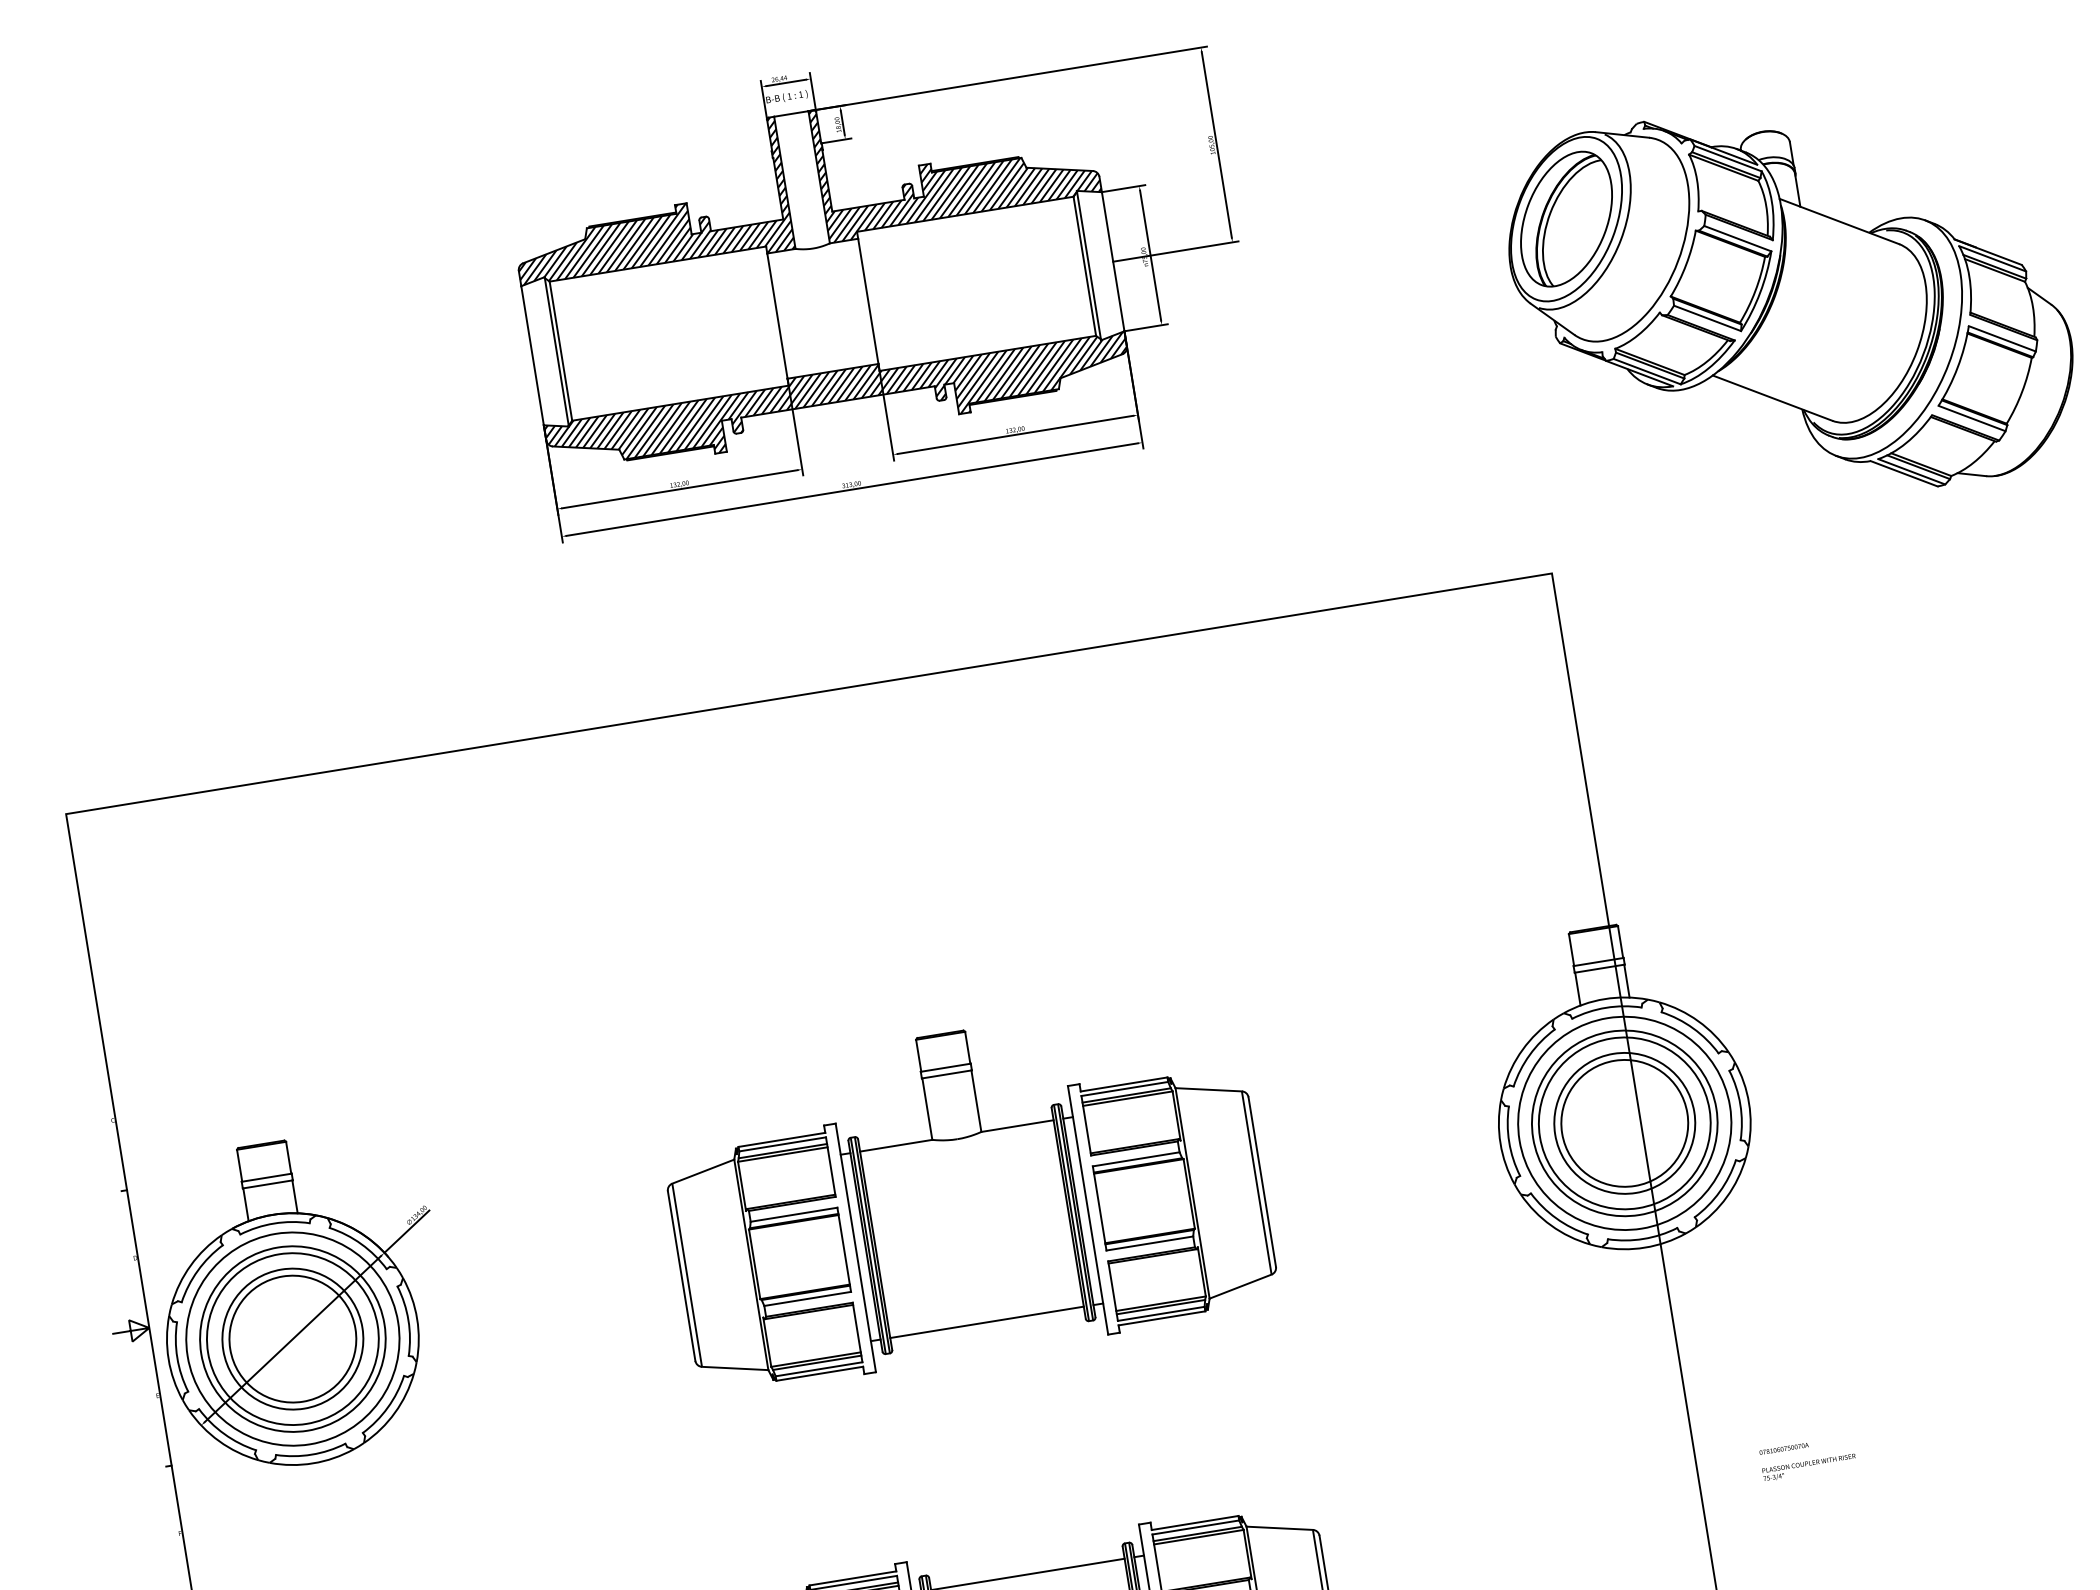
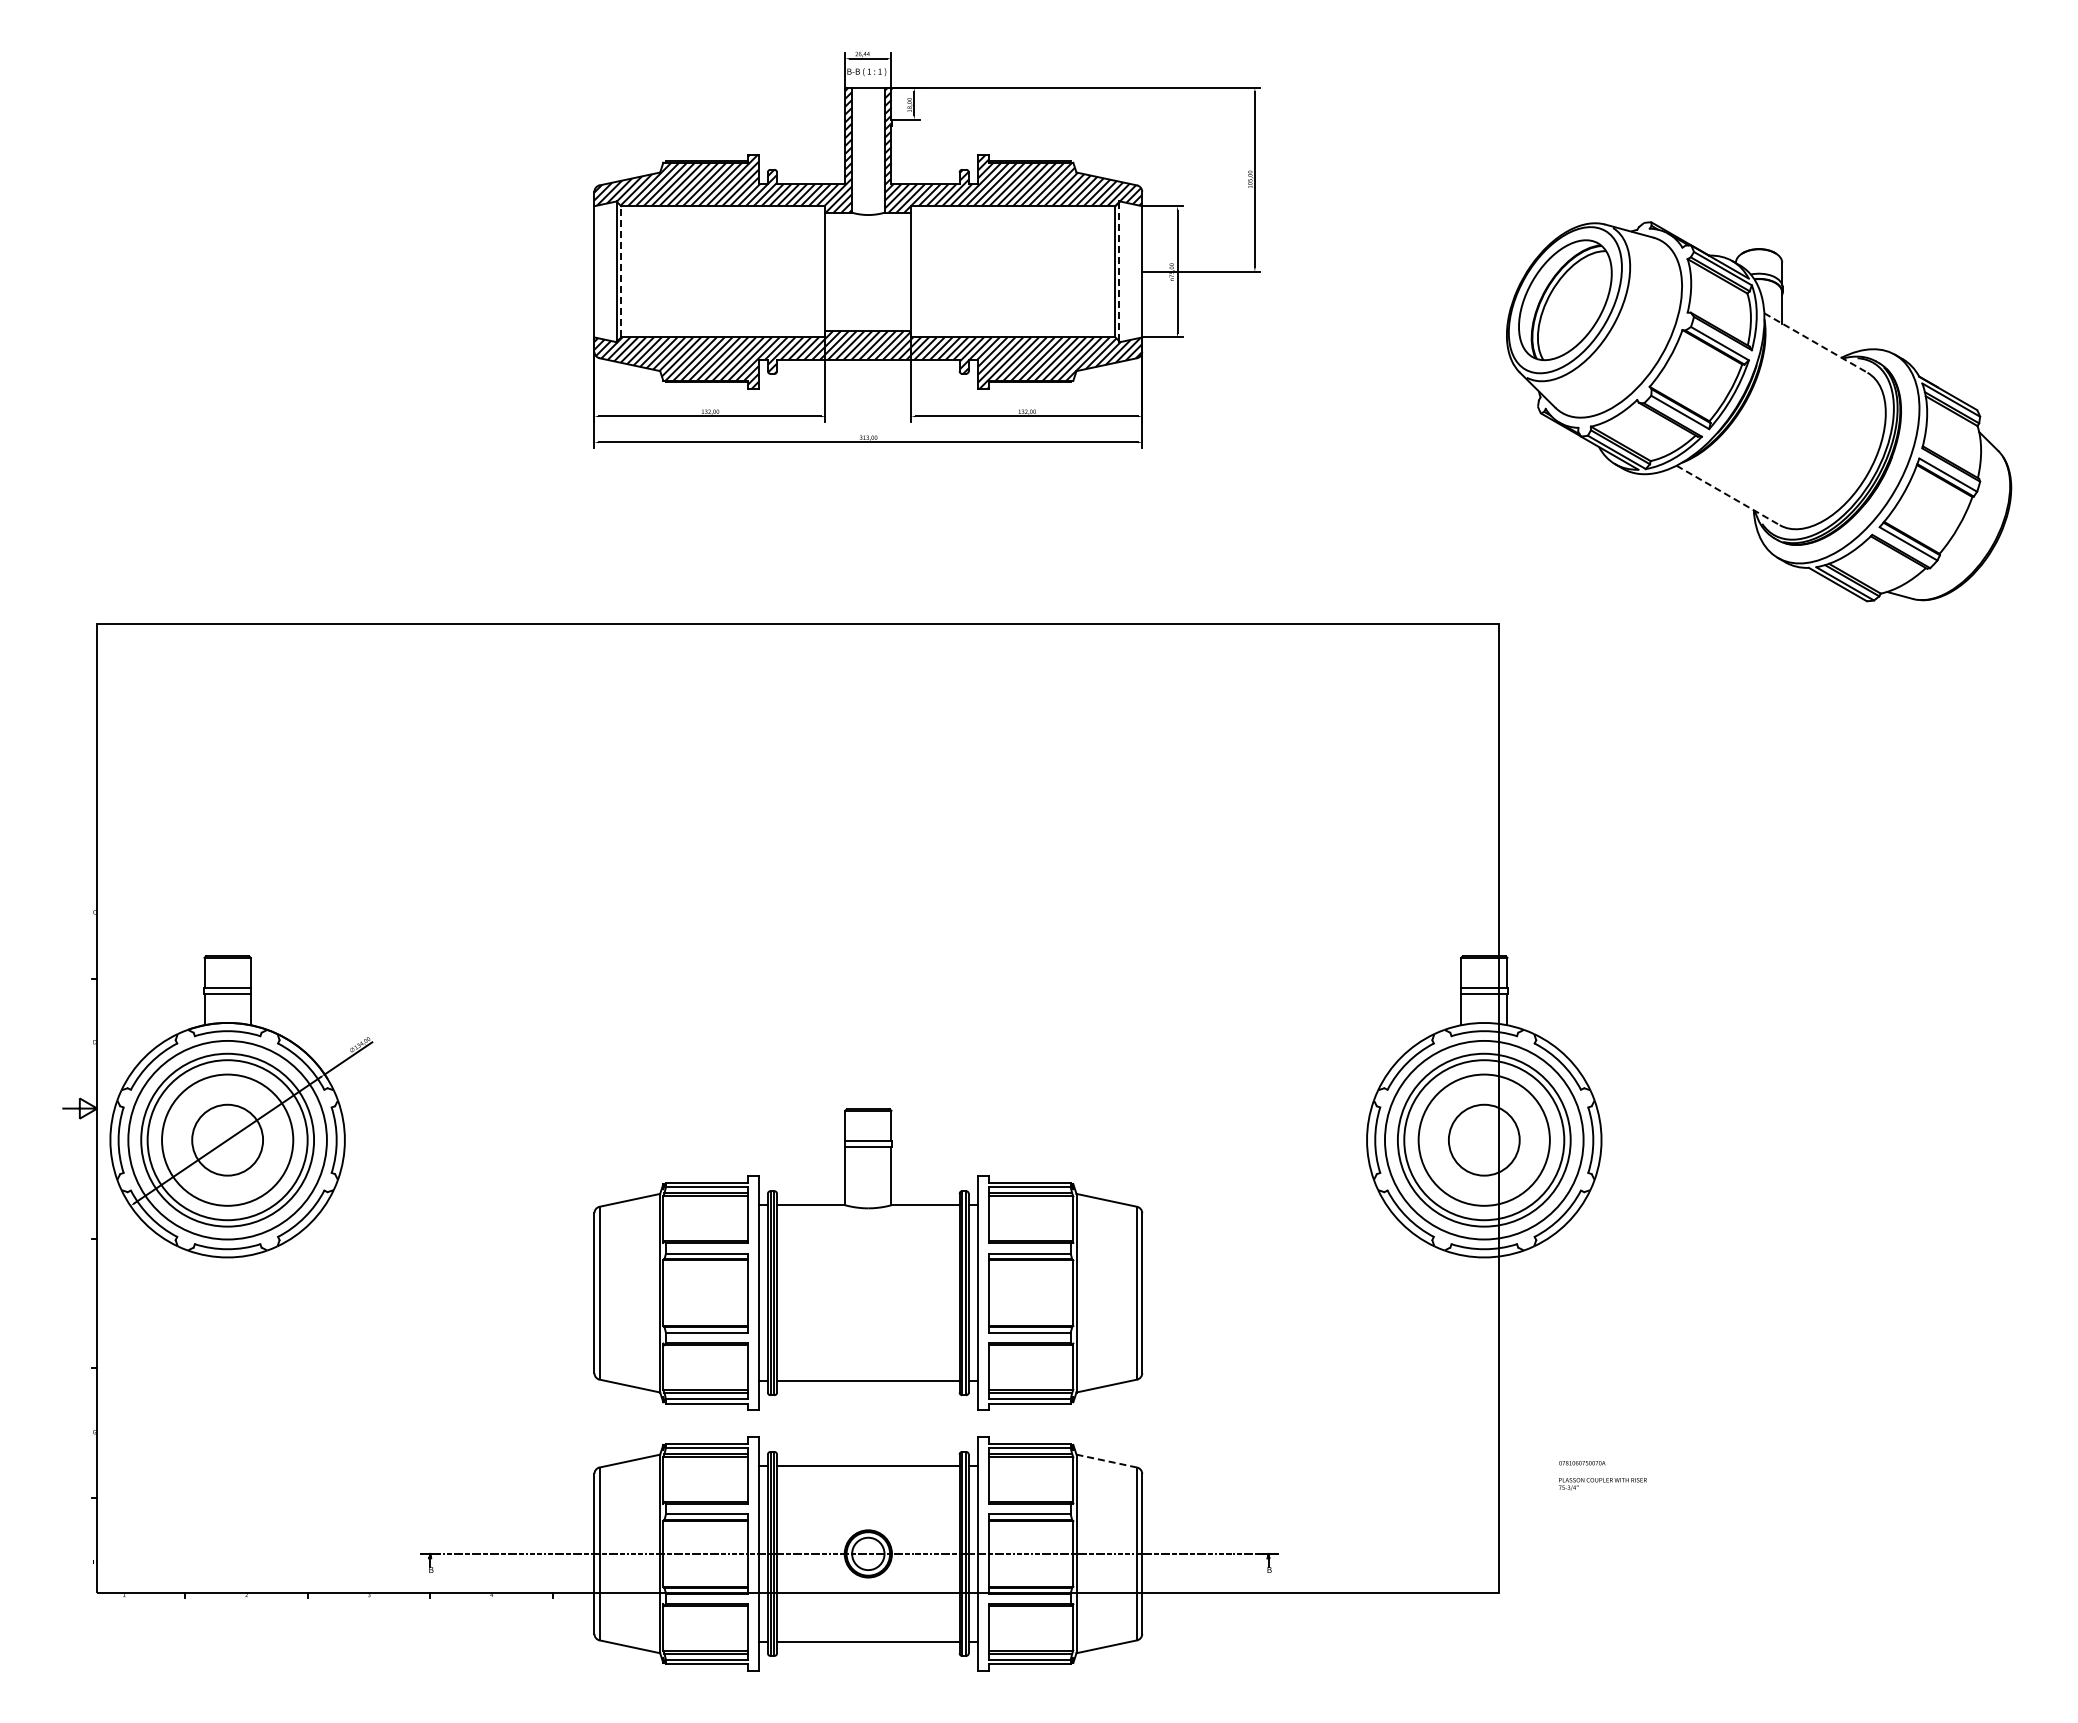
line: (1839, 222) -> (1815, 343), solid -> dashed
line: (1089, 265) -> (1119, 271), solid -> dashed
line: (561, 350) -> (621, 271), solid -> dashed
line: (1772, 398) -> (1728, 495), solid -> dashed
circle: (1625, 1123) -> (1484, 1140), size x0.6
part: (966, 1193) -> (868, 1259), moved
circle: (292, 1339) -> (227, 1140), size x0.6
line: (1279, 1528) -> (1106, 1461), solid -> dashed

